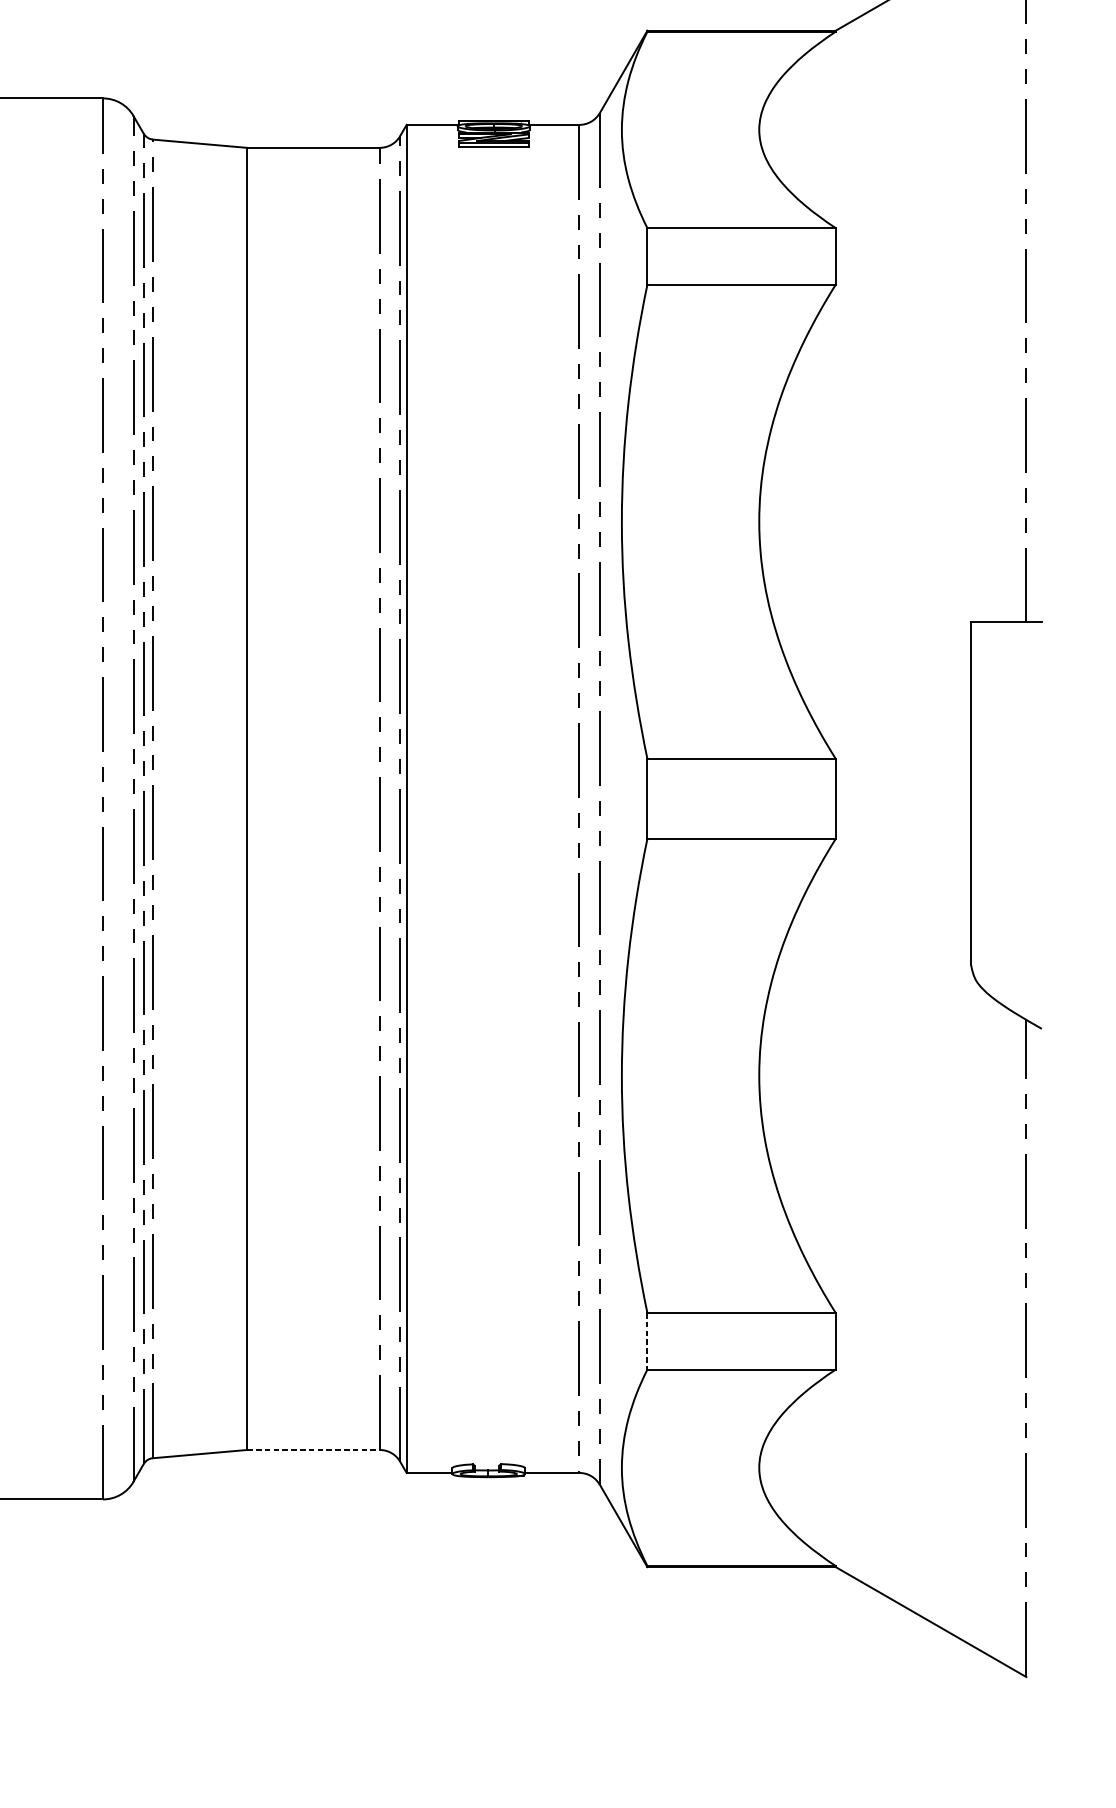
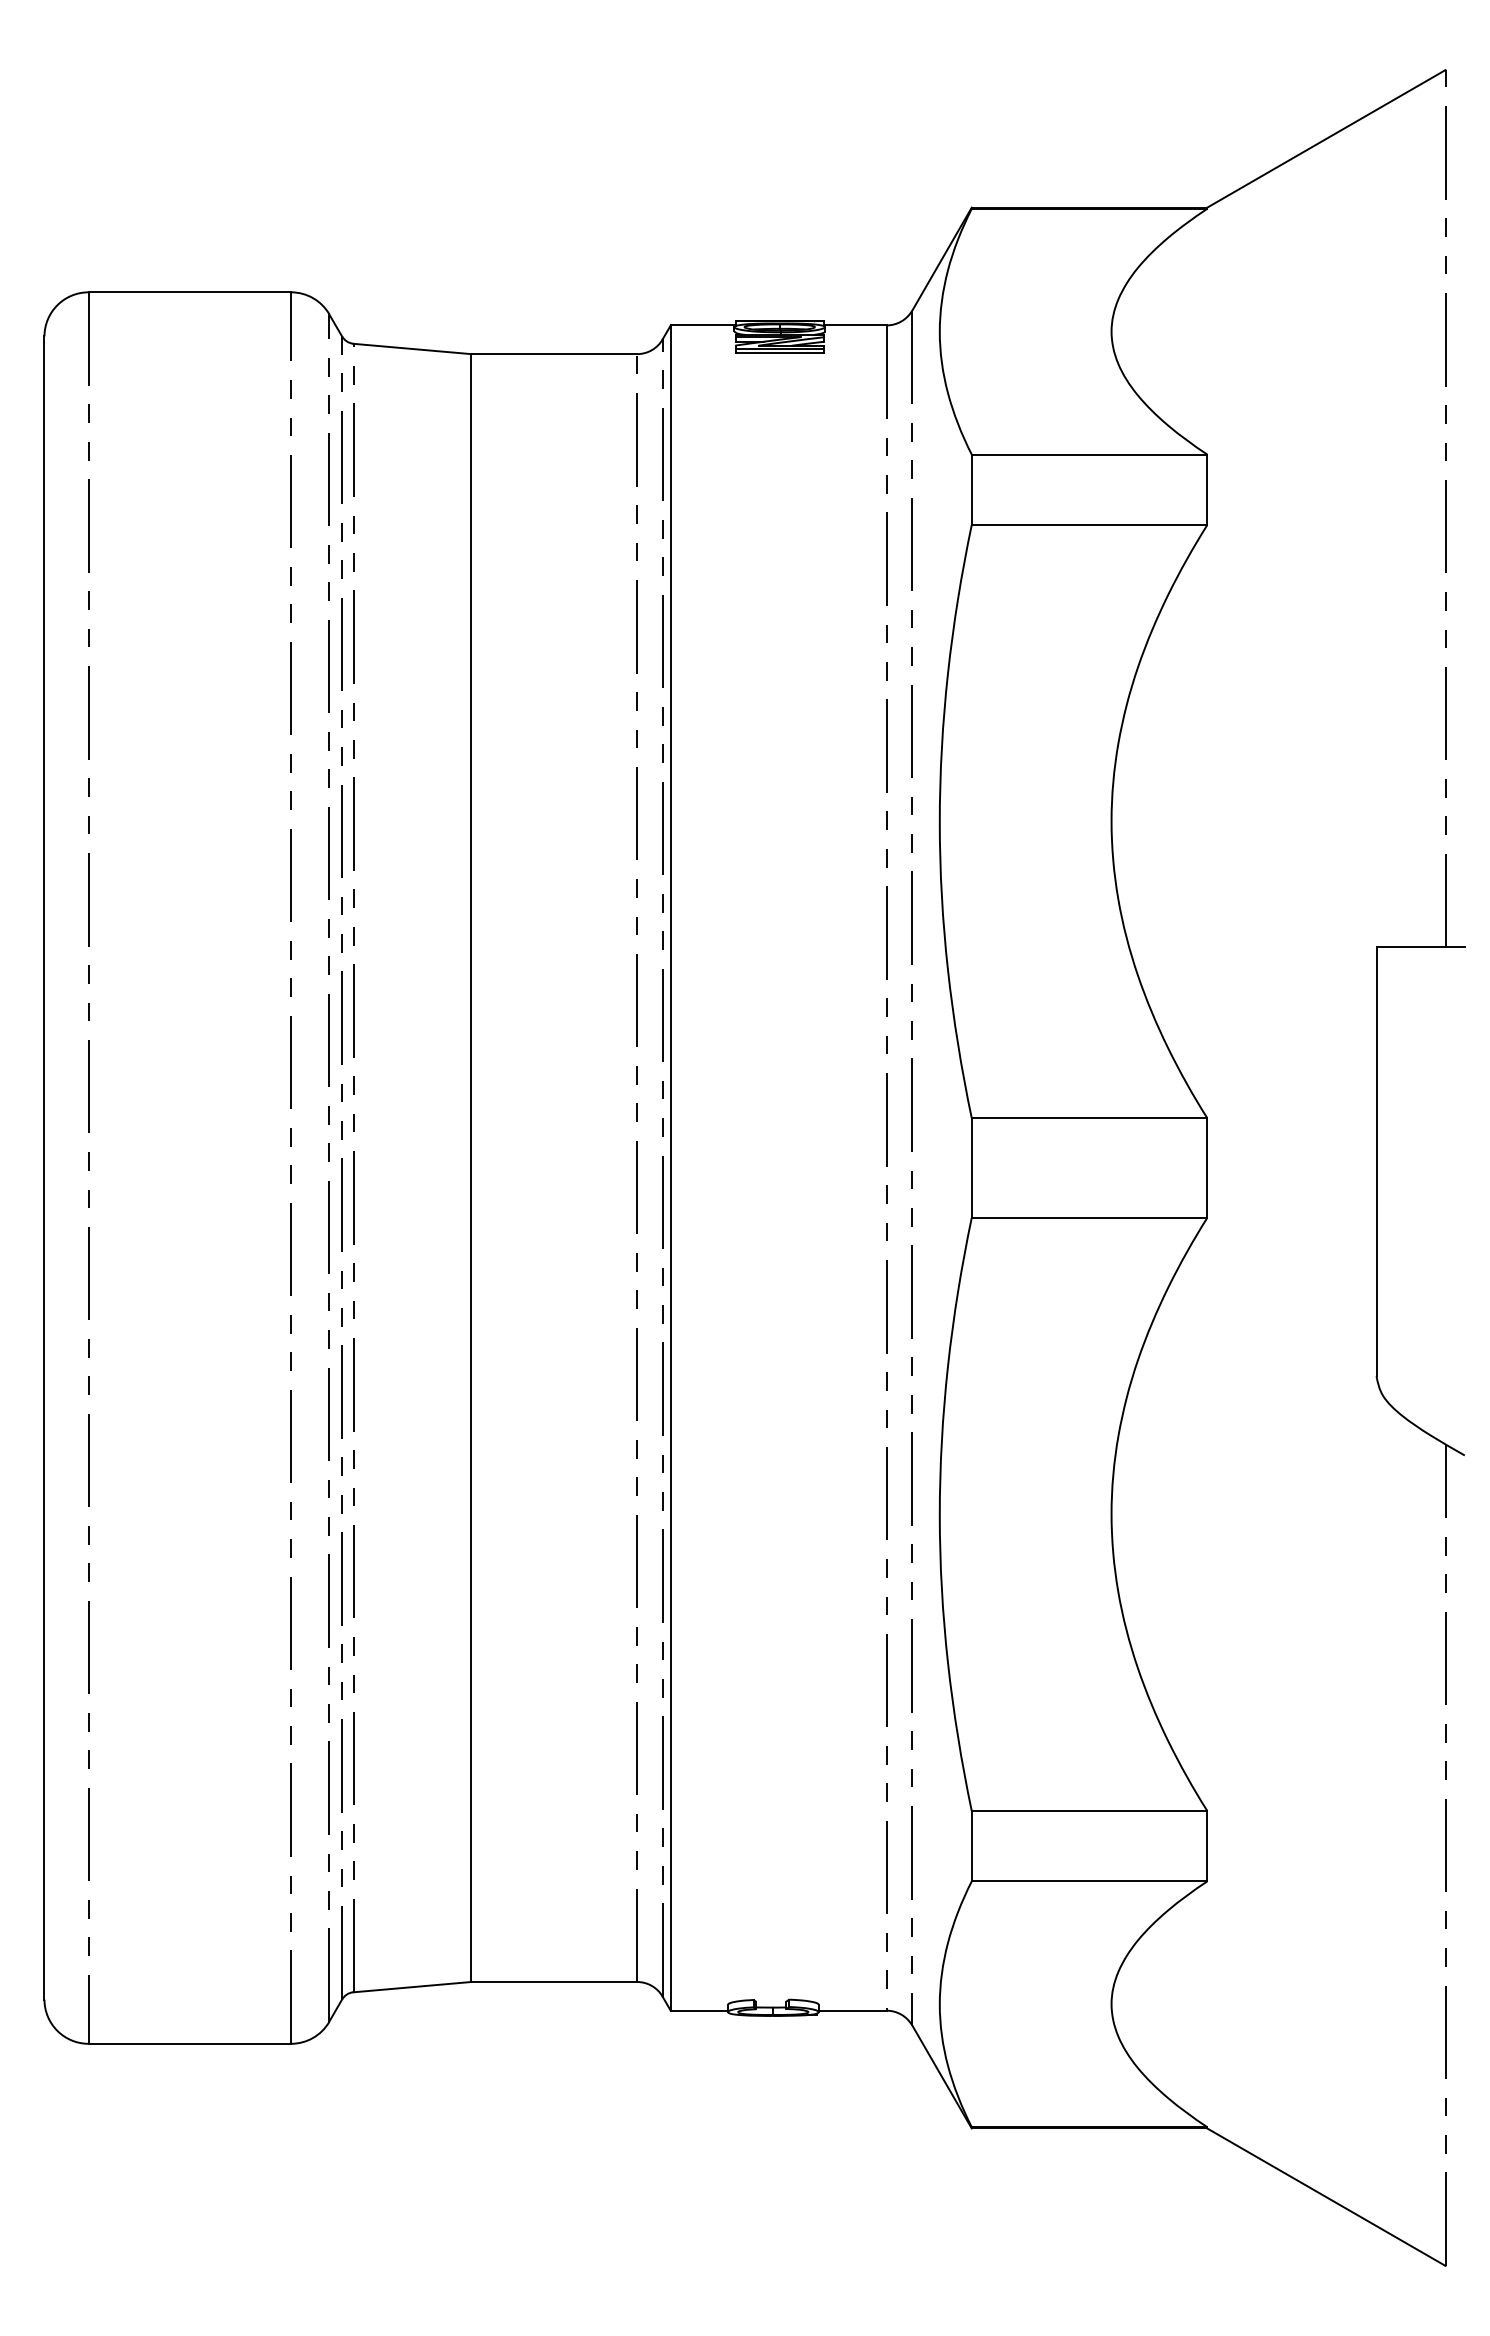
line: (647, 1341) -> (971, 1846), dashed -> solid
line: (313, 1450) -> (554, 1982), dashed -> solid

